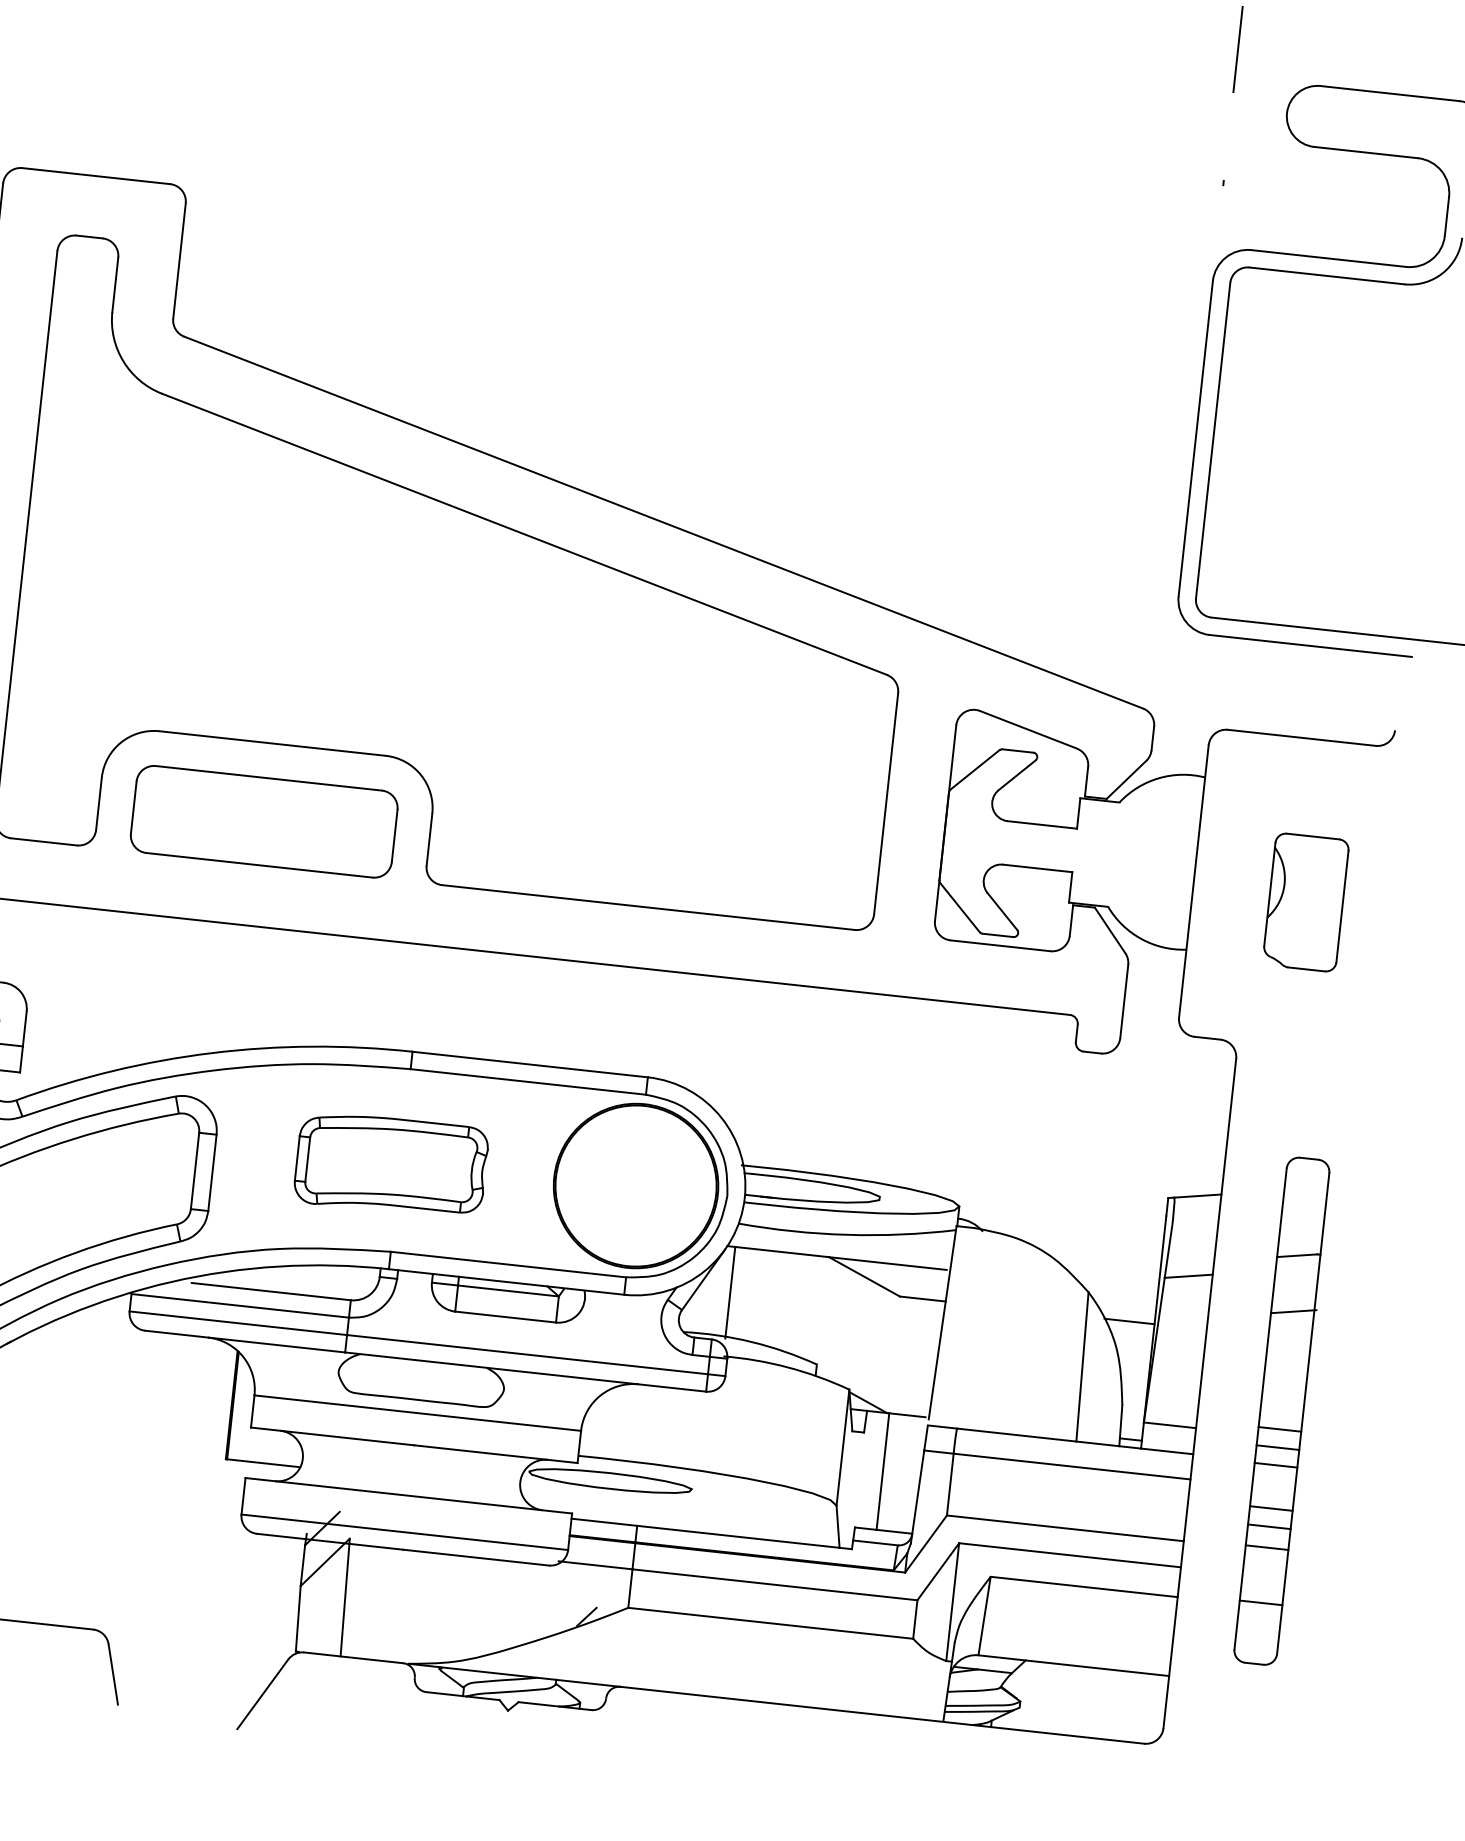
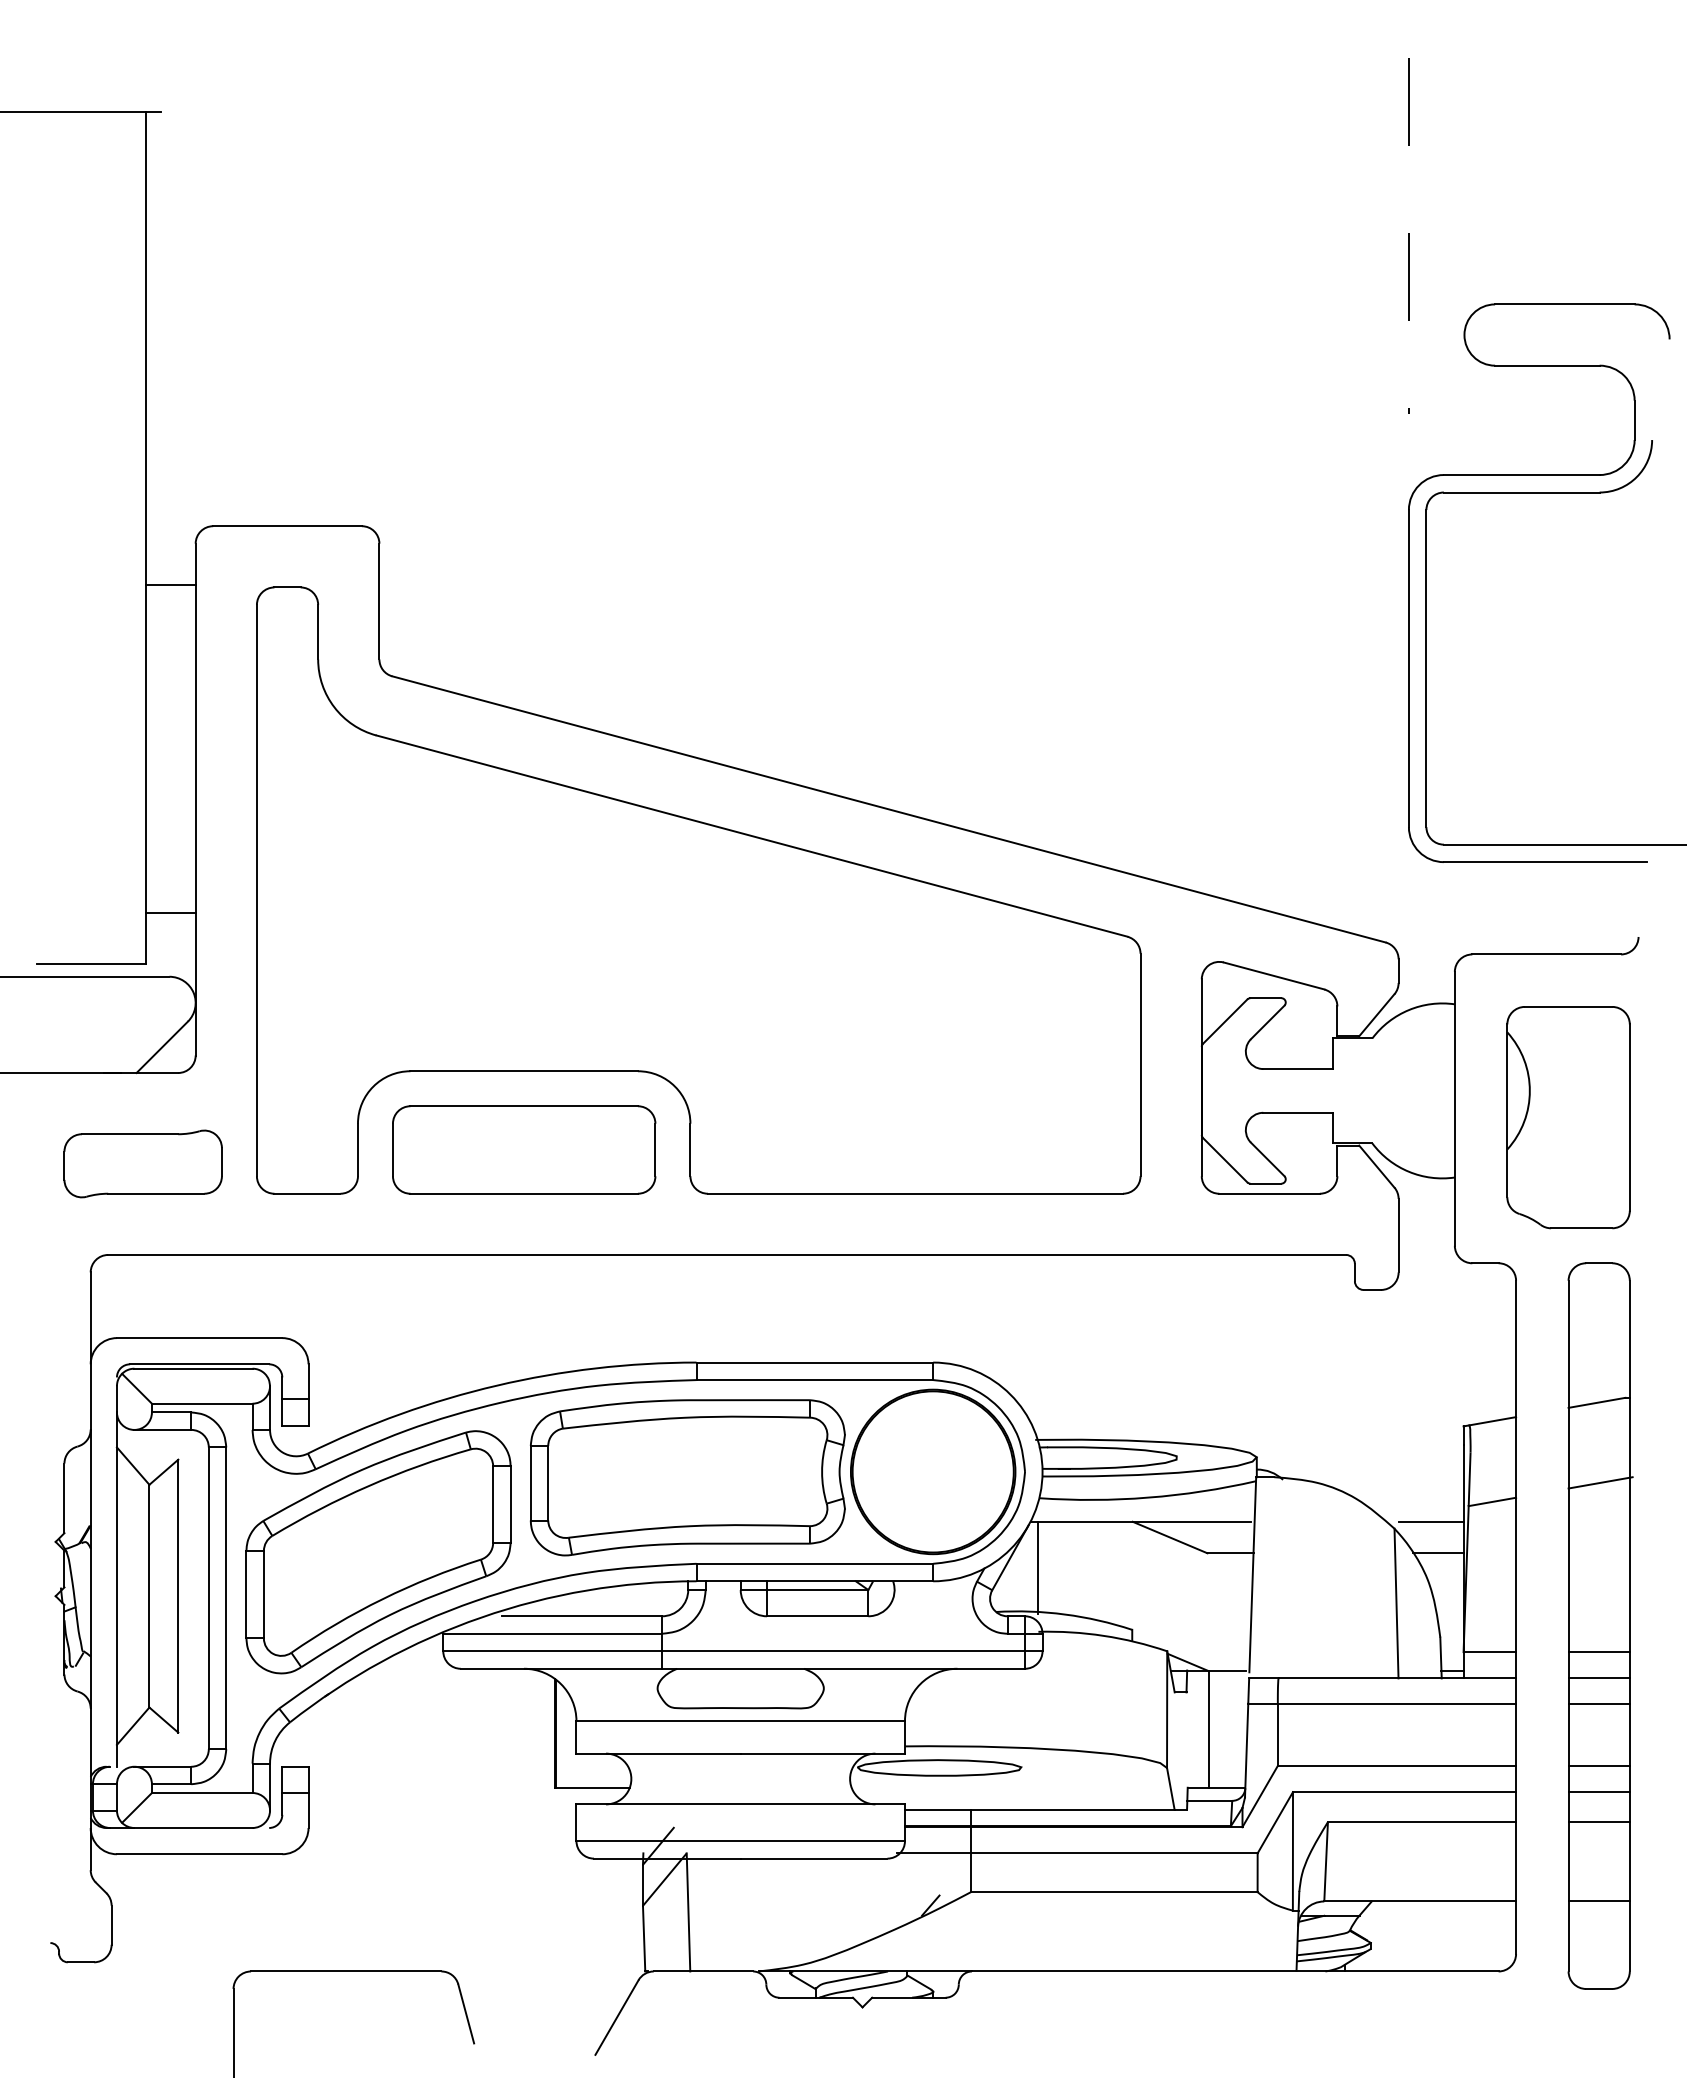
part: (1305, 902) -> (1568, 1117), size x1.67
part: (391, 1165) -> (687, 1477), size x1.67
line: (1126, 1289) -> (1431, 1521), added
part: (1282, 1410) -> (1600, 1625), size x1.43

